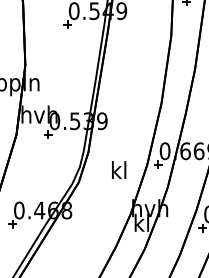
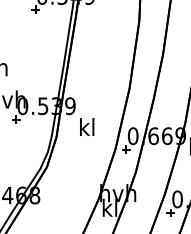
text: (119, 169) -> (87, 126), moved

